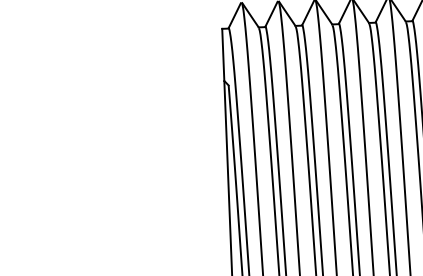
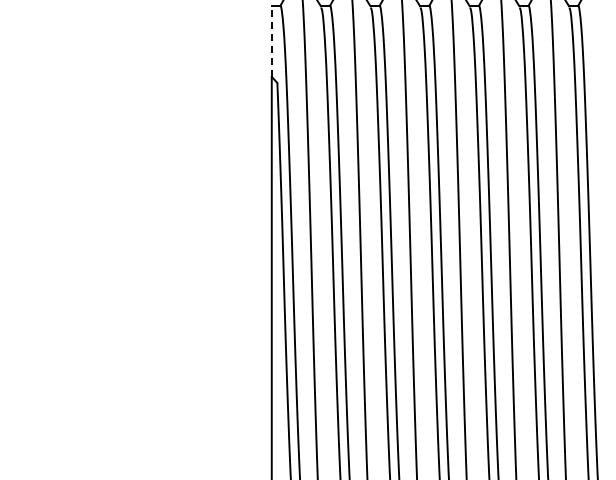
line: (223, 54) -> (271, 41), solid -> dashed

